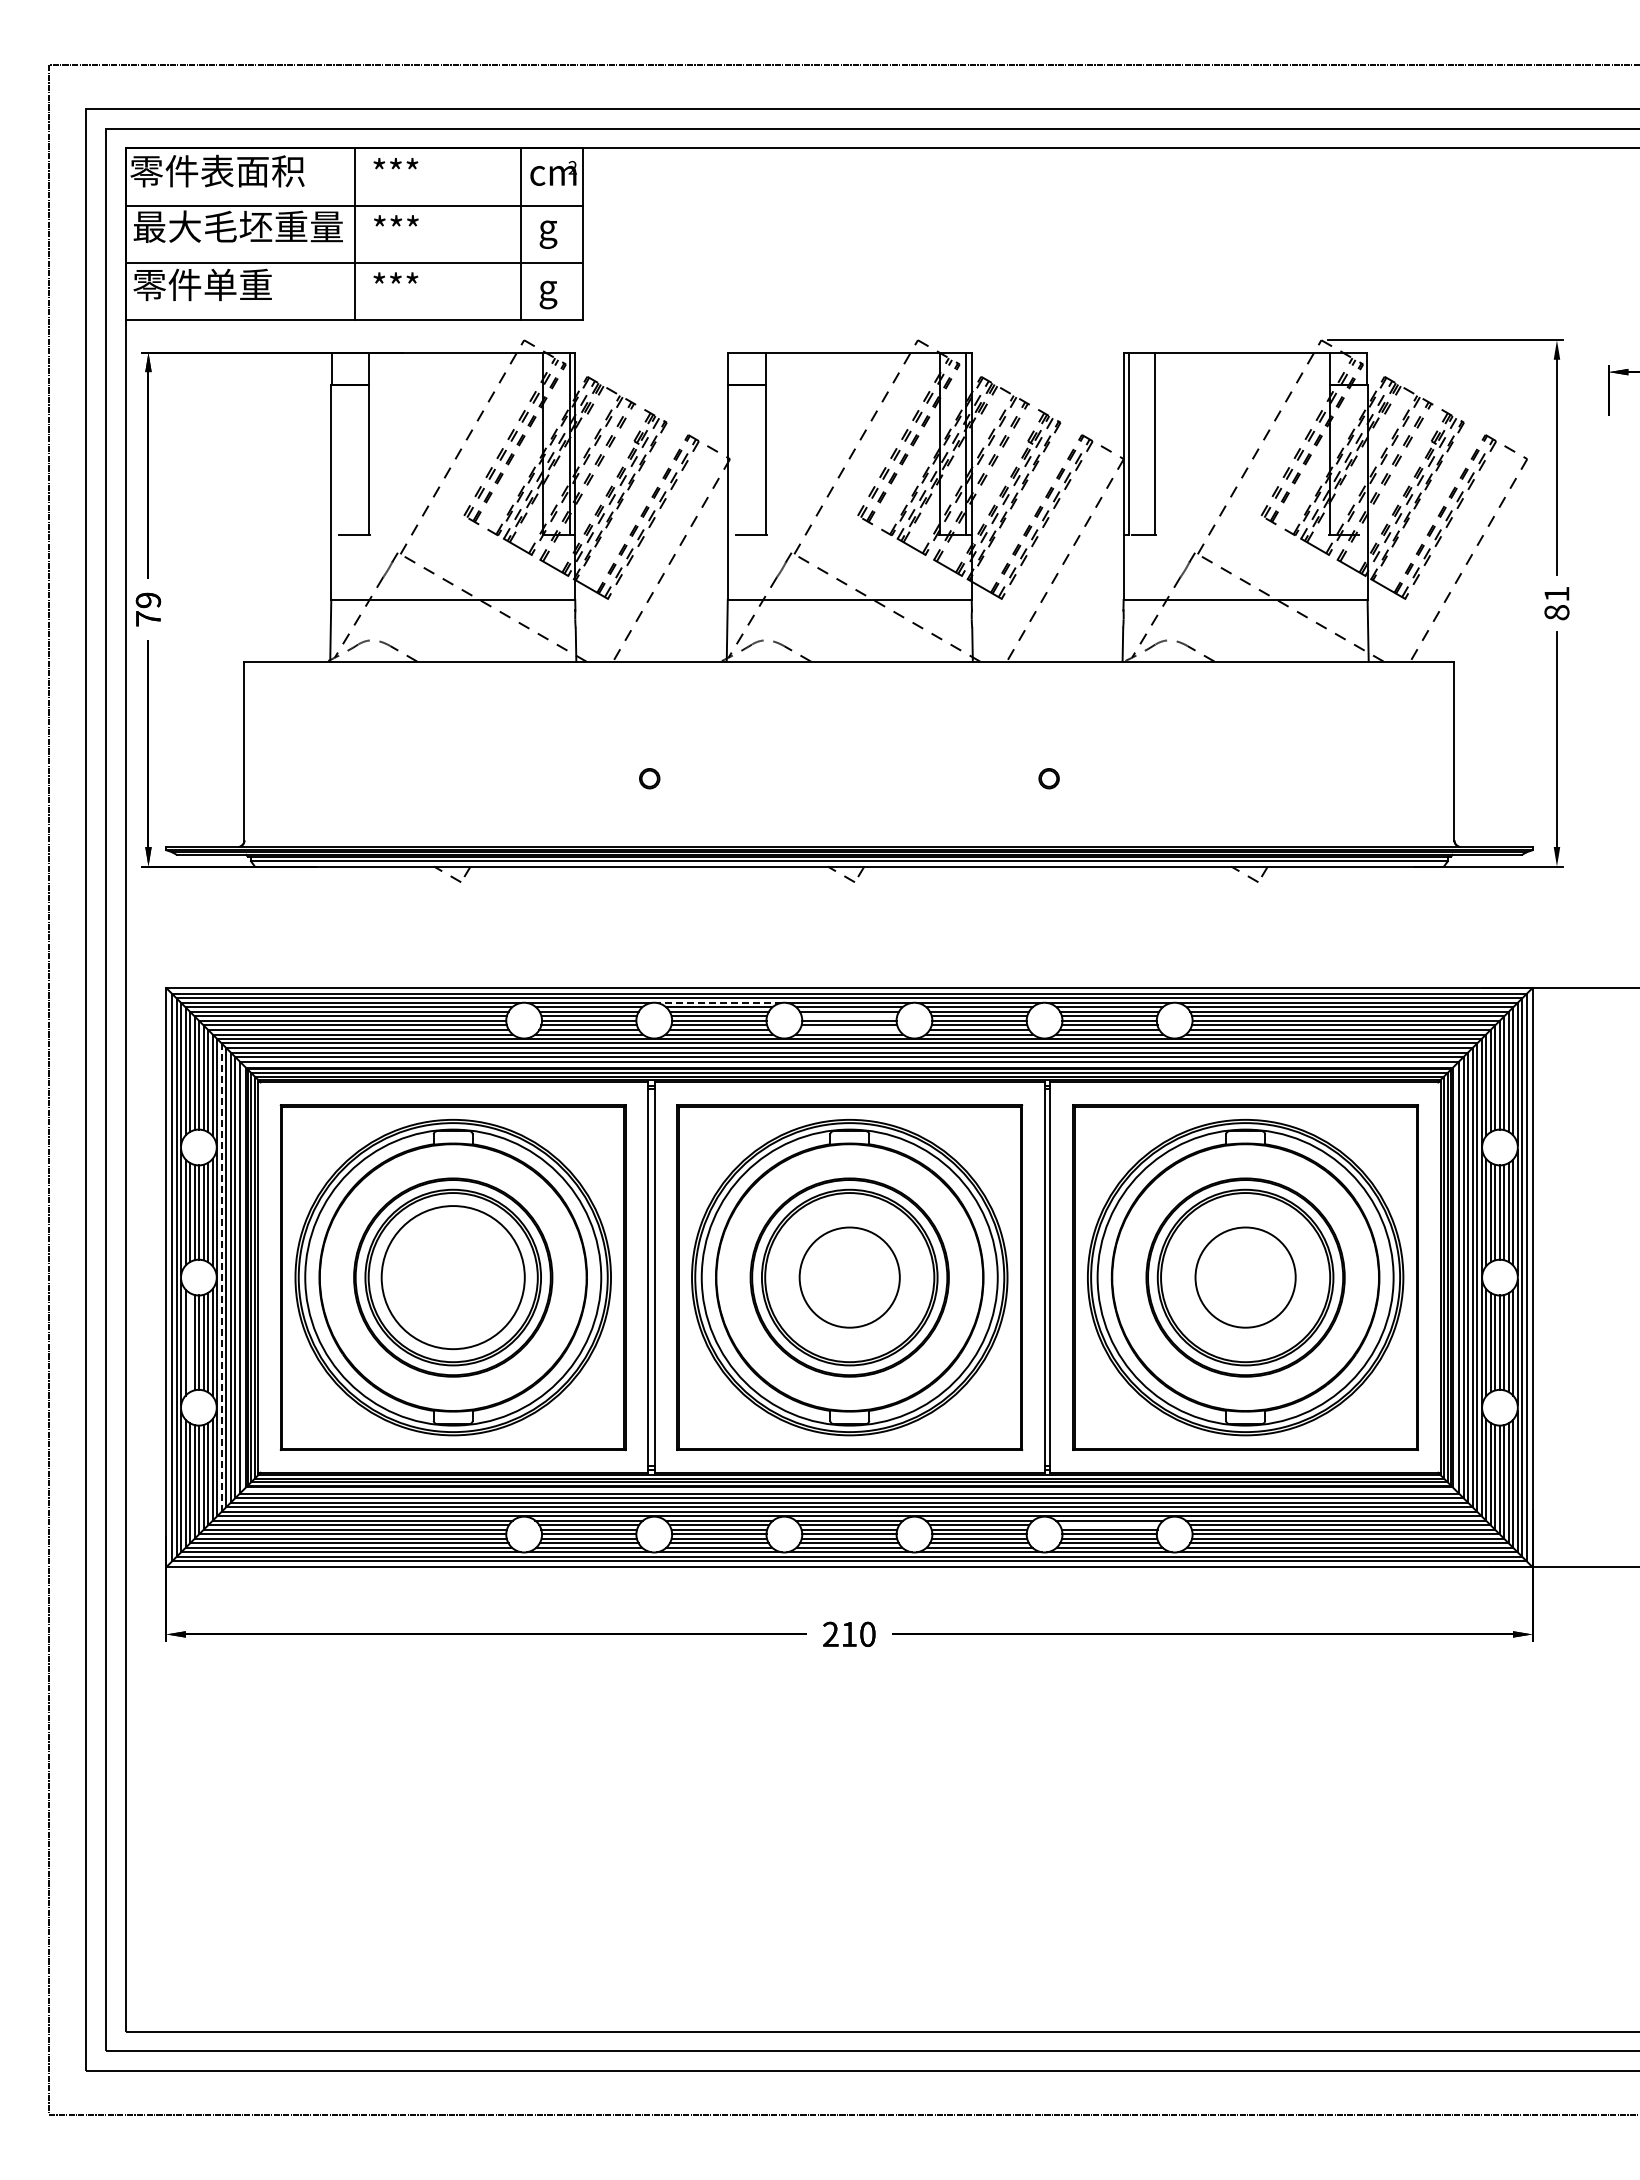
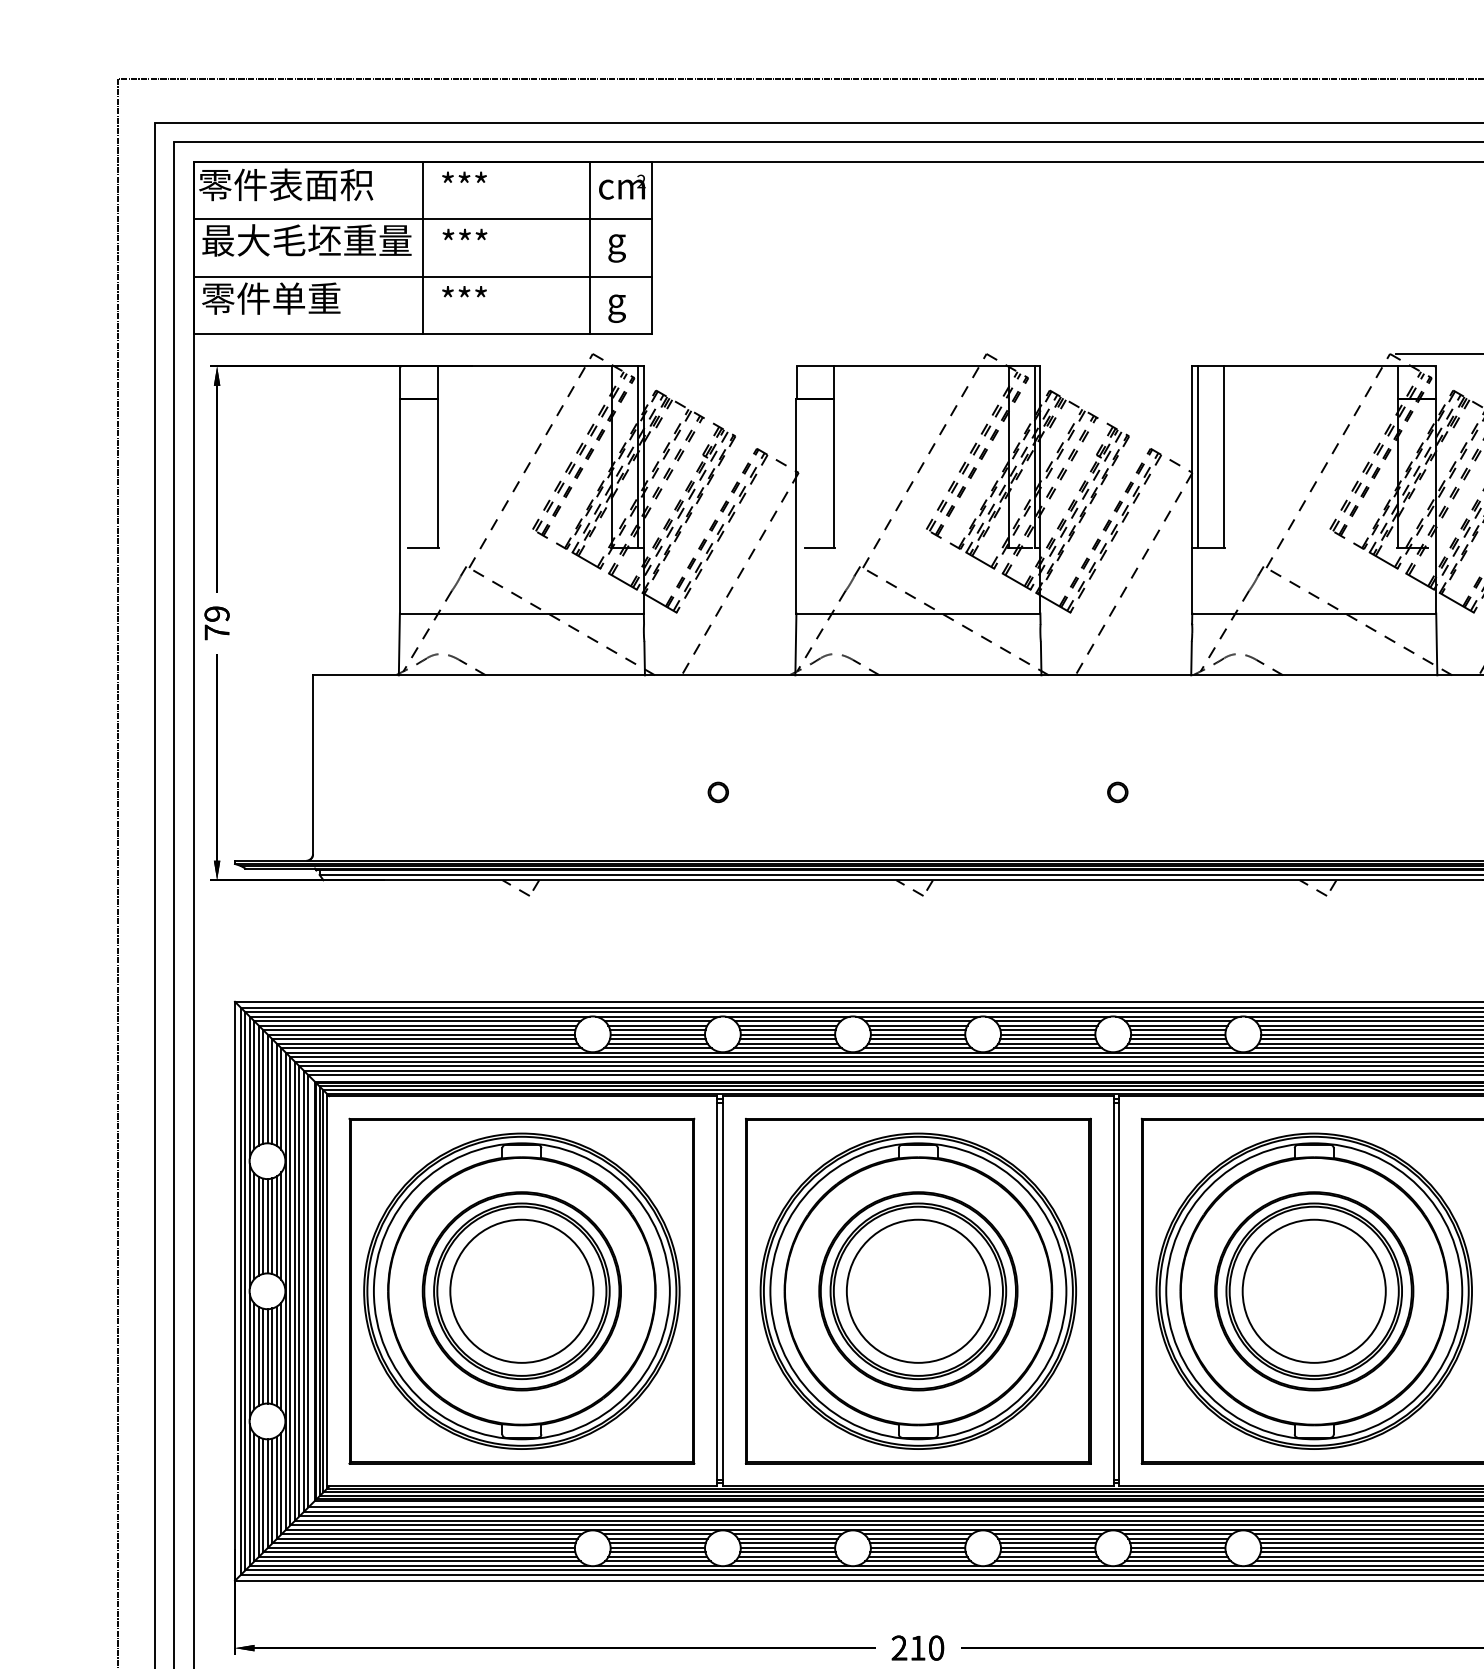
line: (718, 1002) -> (787, 1016), dashed -> solid
line: (849, 1016) -> (918, 1030), added
line: (849, 1030) -> (918, 1044), added
circle: (849, 1277) -> (918, 1291), size x1.43
circle: (1245, 1277) -> (1314, 1291), size x1.43
line: (221, 1278) -> (290, 1292), dashed -> solid
line: (190, 1342) -> (259, 1356), added
line: (1109, 1525) -> (1178, 1539), added

